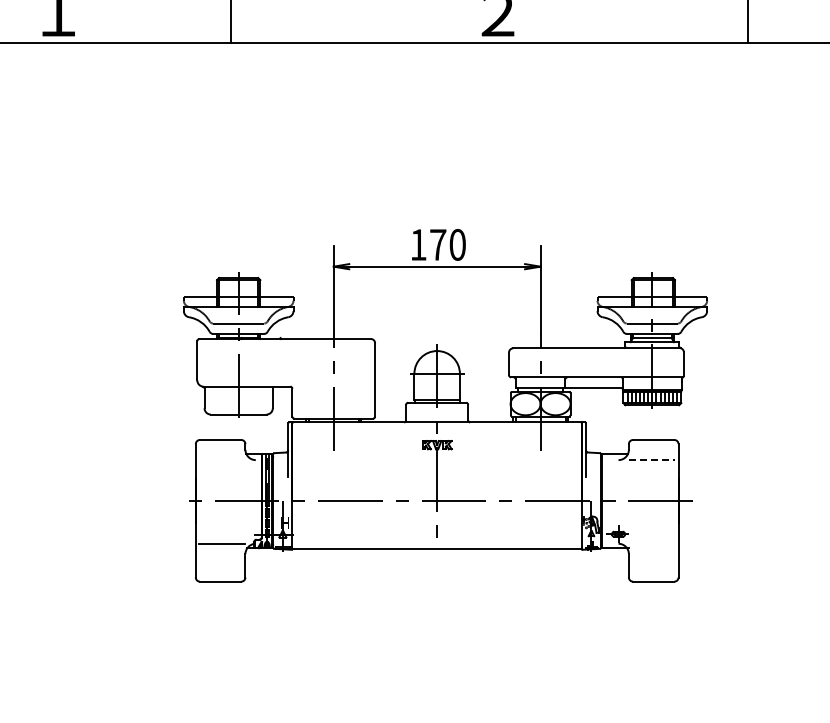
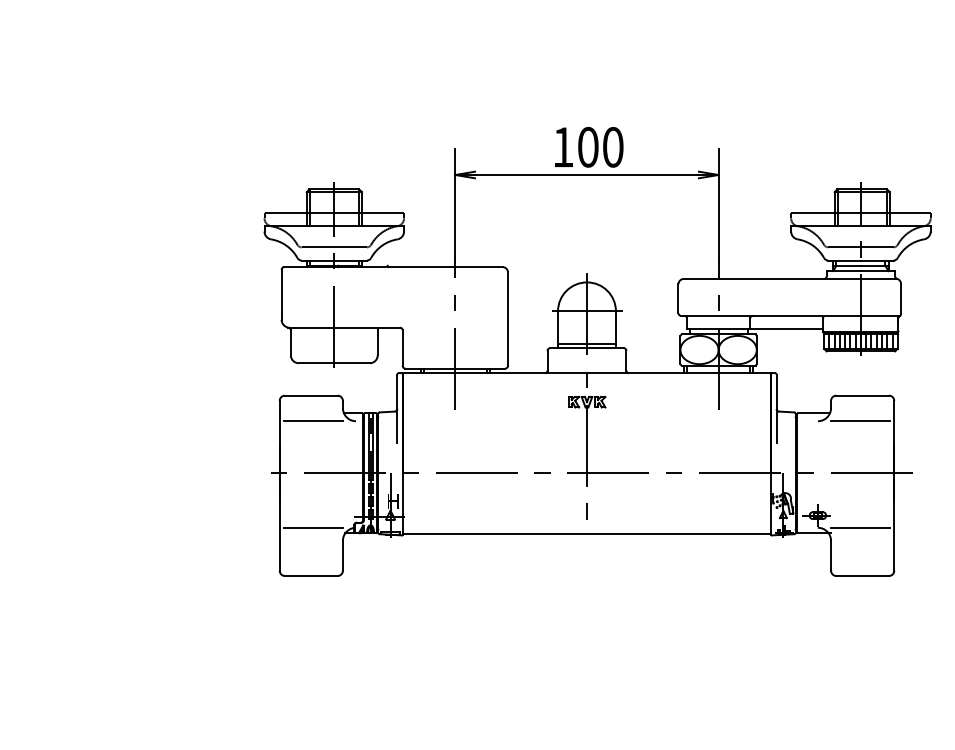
text: (438, 244) -> (588, 146), 170 -> 100
line: (221, 460) -> (312, 421), added
line: (652, 460) -> (861, 421), dashed -> solid
line: (651, 543) -> (859, 527), added

